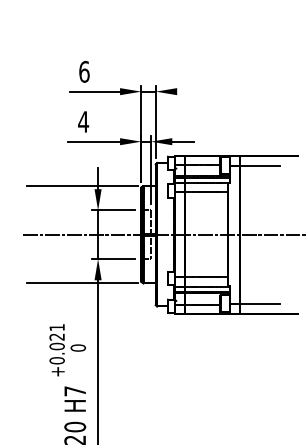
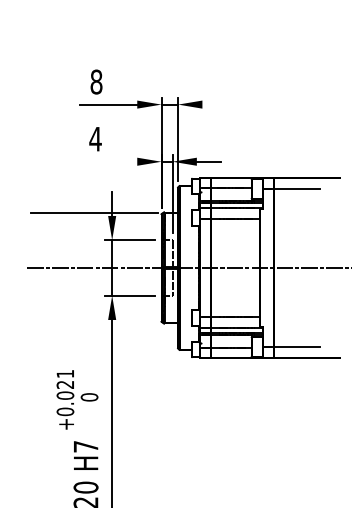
text: (84, 71) -> (96, 81), 6 -> 8
line: (94, 141) -> (108, 161), removed
line: (82, 283) -> (94, 323), removed

